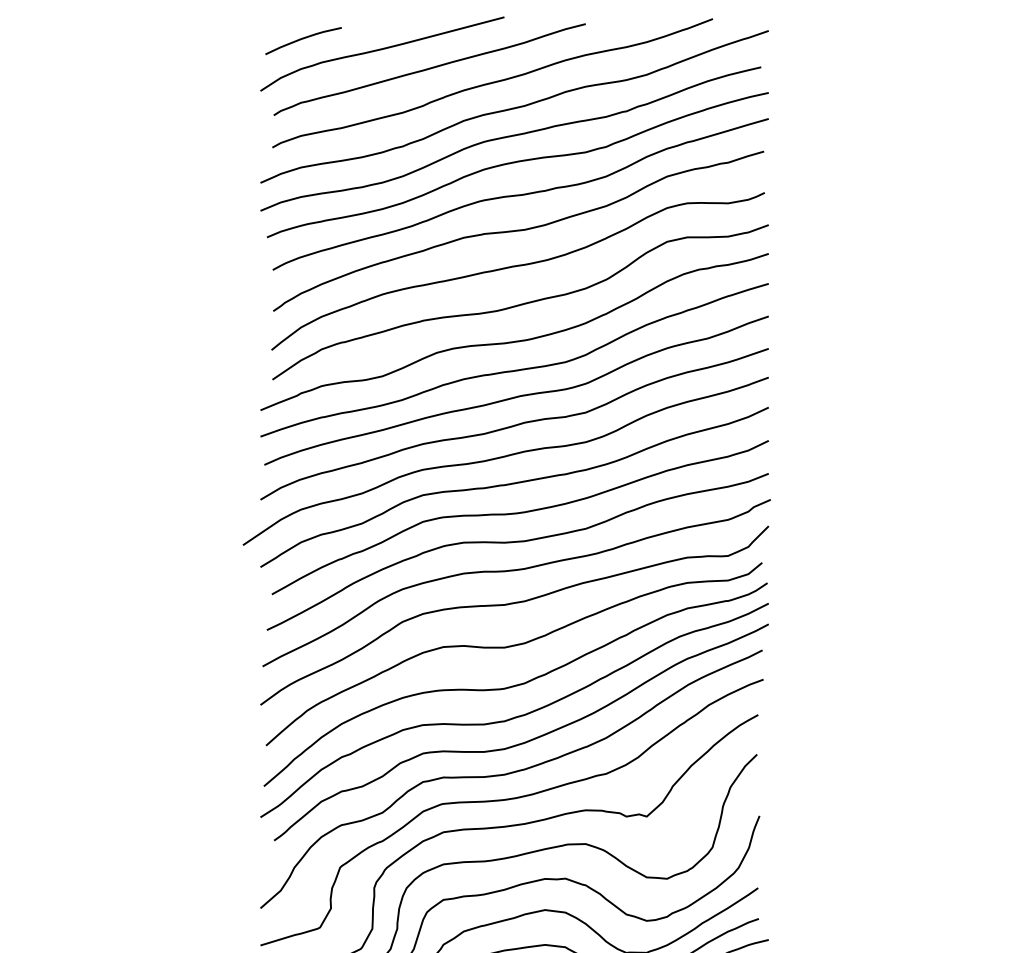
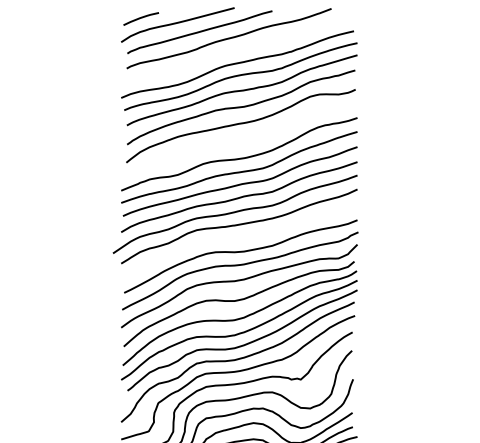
curve: (514, 106) -> (239, 49), removed
curve: (521, 302) -> (242, 140), removed
curve: (519, 515) -> (241, 239), removed

